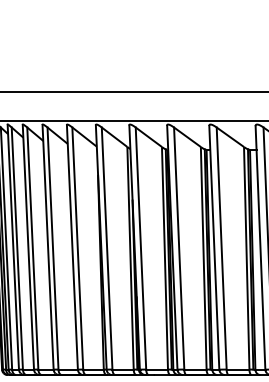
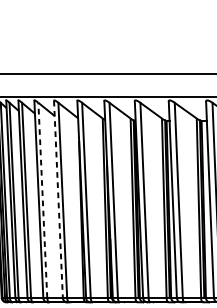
line: (72, 247) -> (58, 199), solid -> dashed
line: (52, 248) -> (42, 200), solid -> dashed

